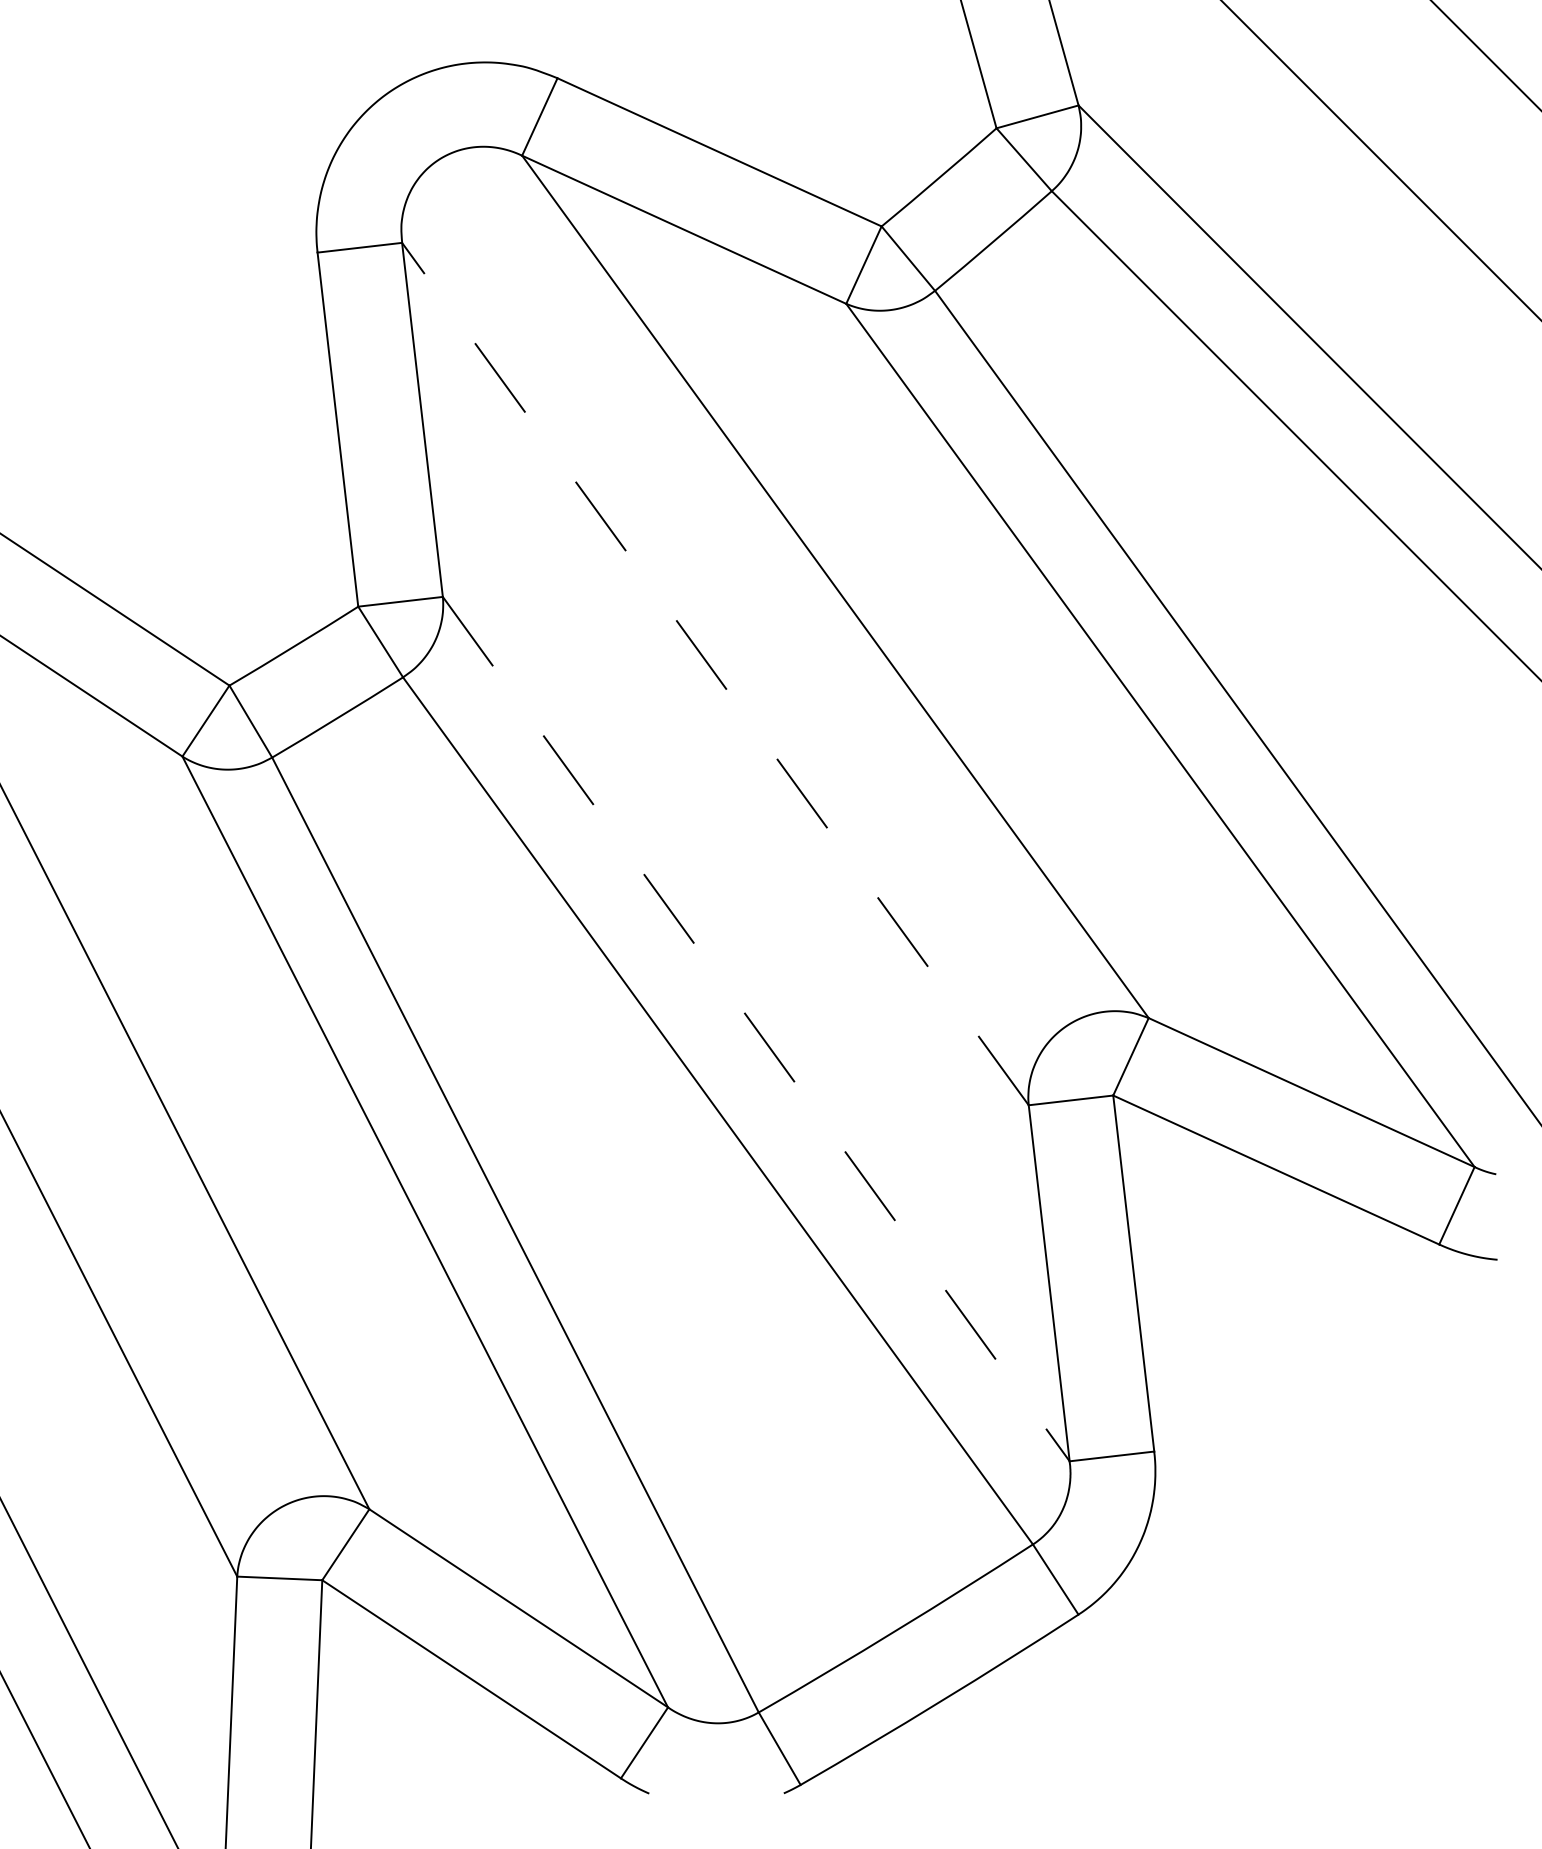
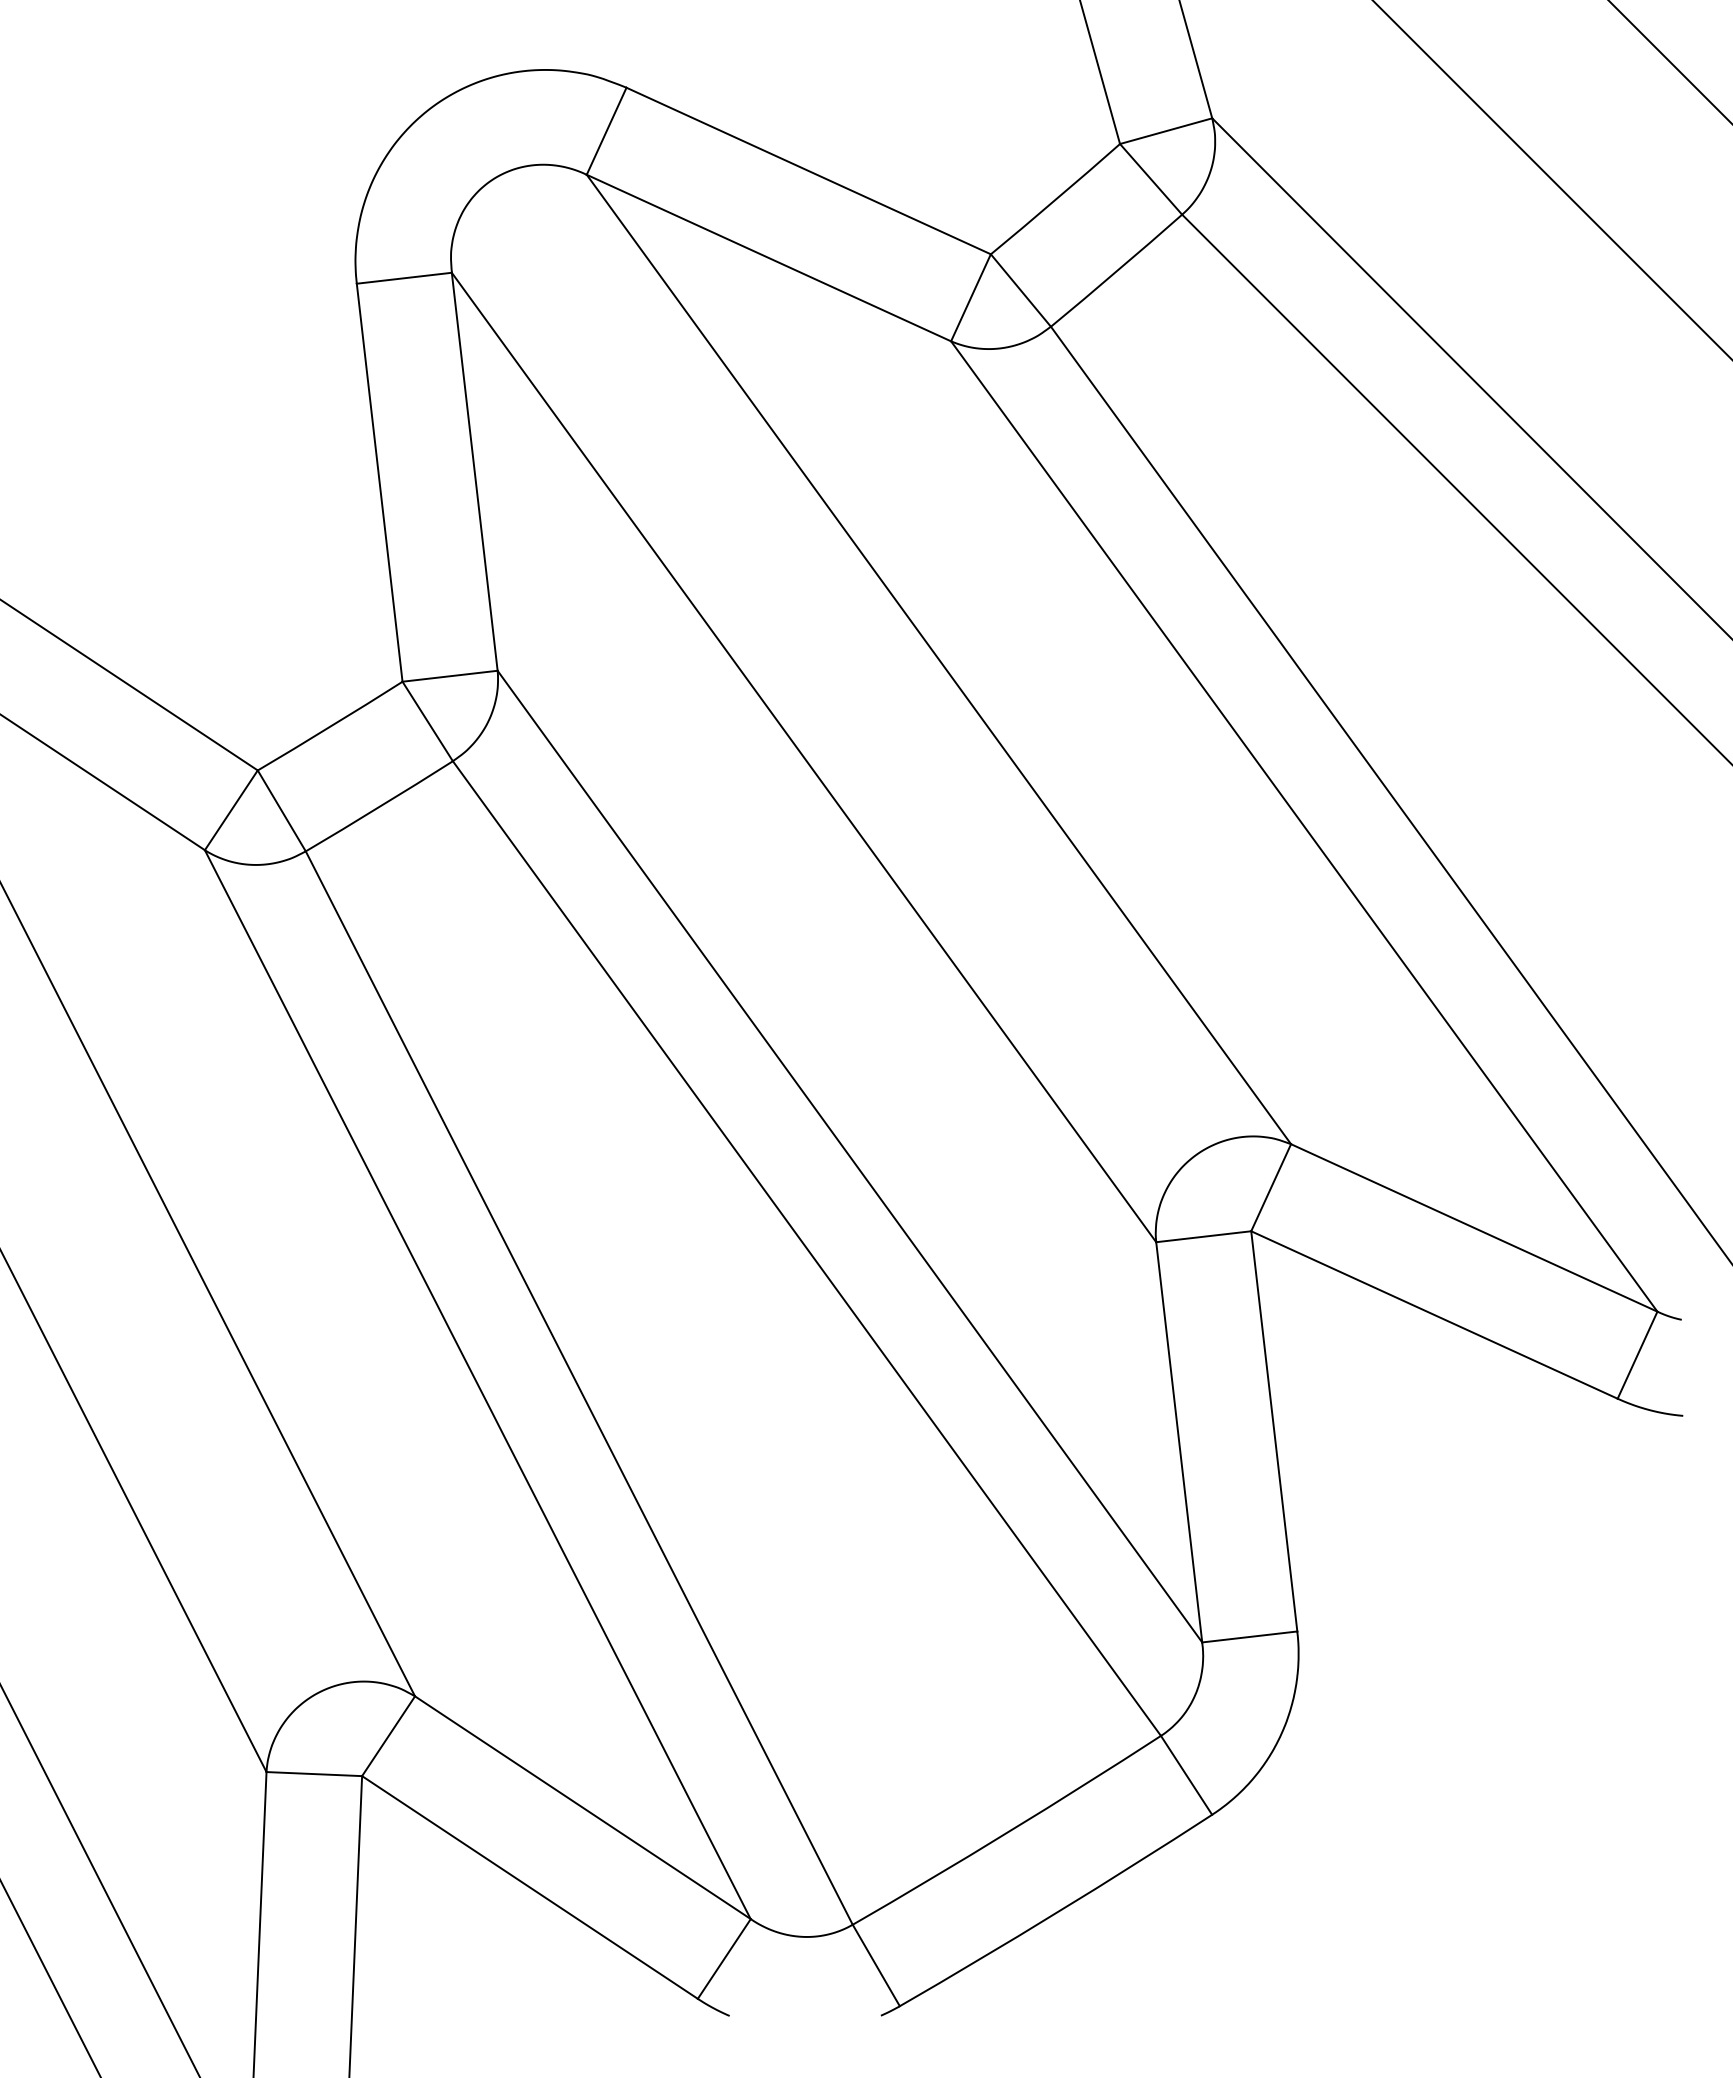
line: (714, 674) -> (803, 757), dashed -> solid
line: (756, 1029) -> (850, 1157), dashed -> solid

